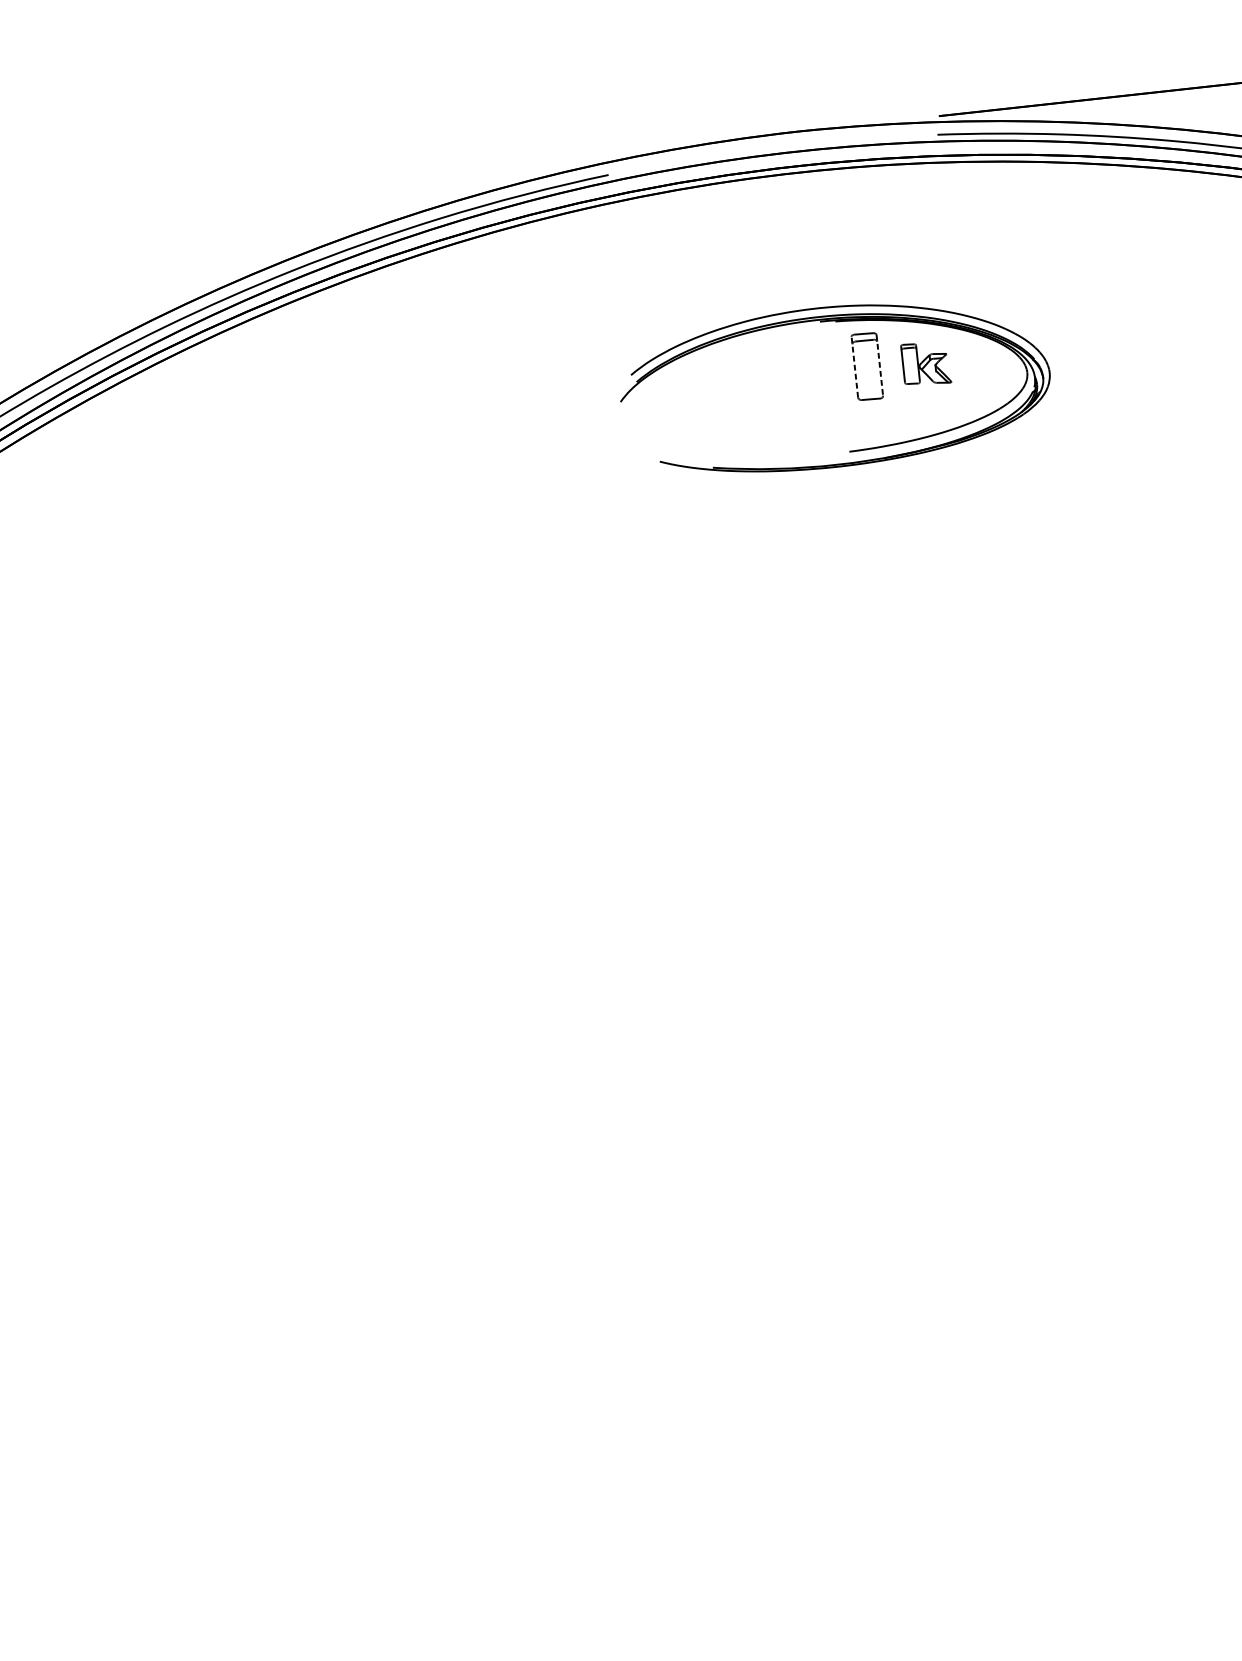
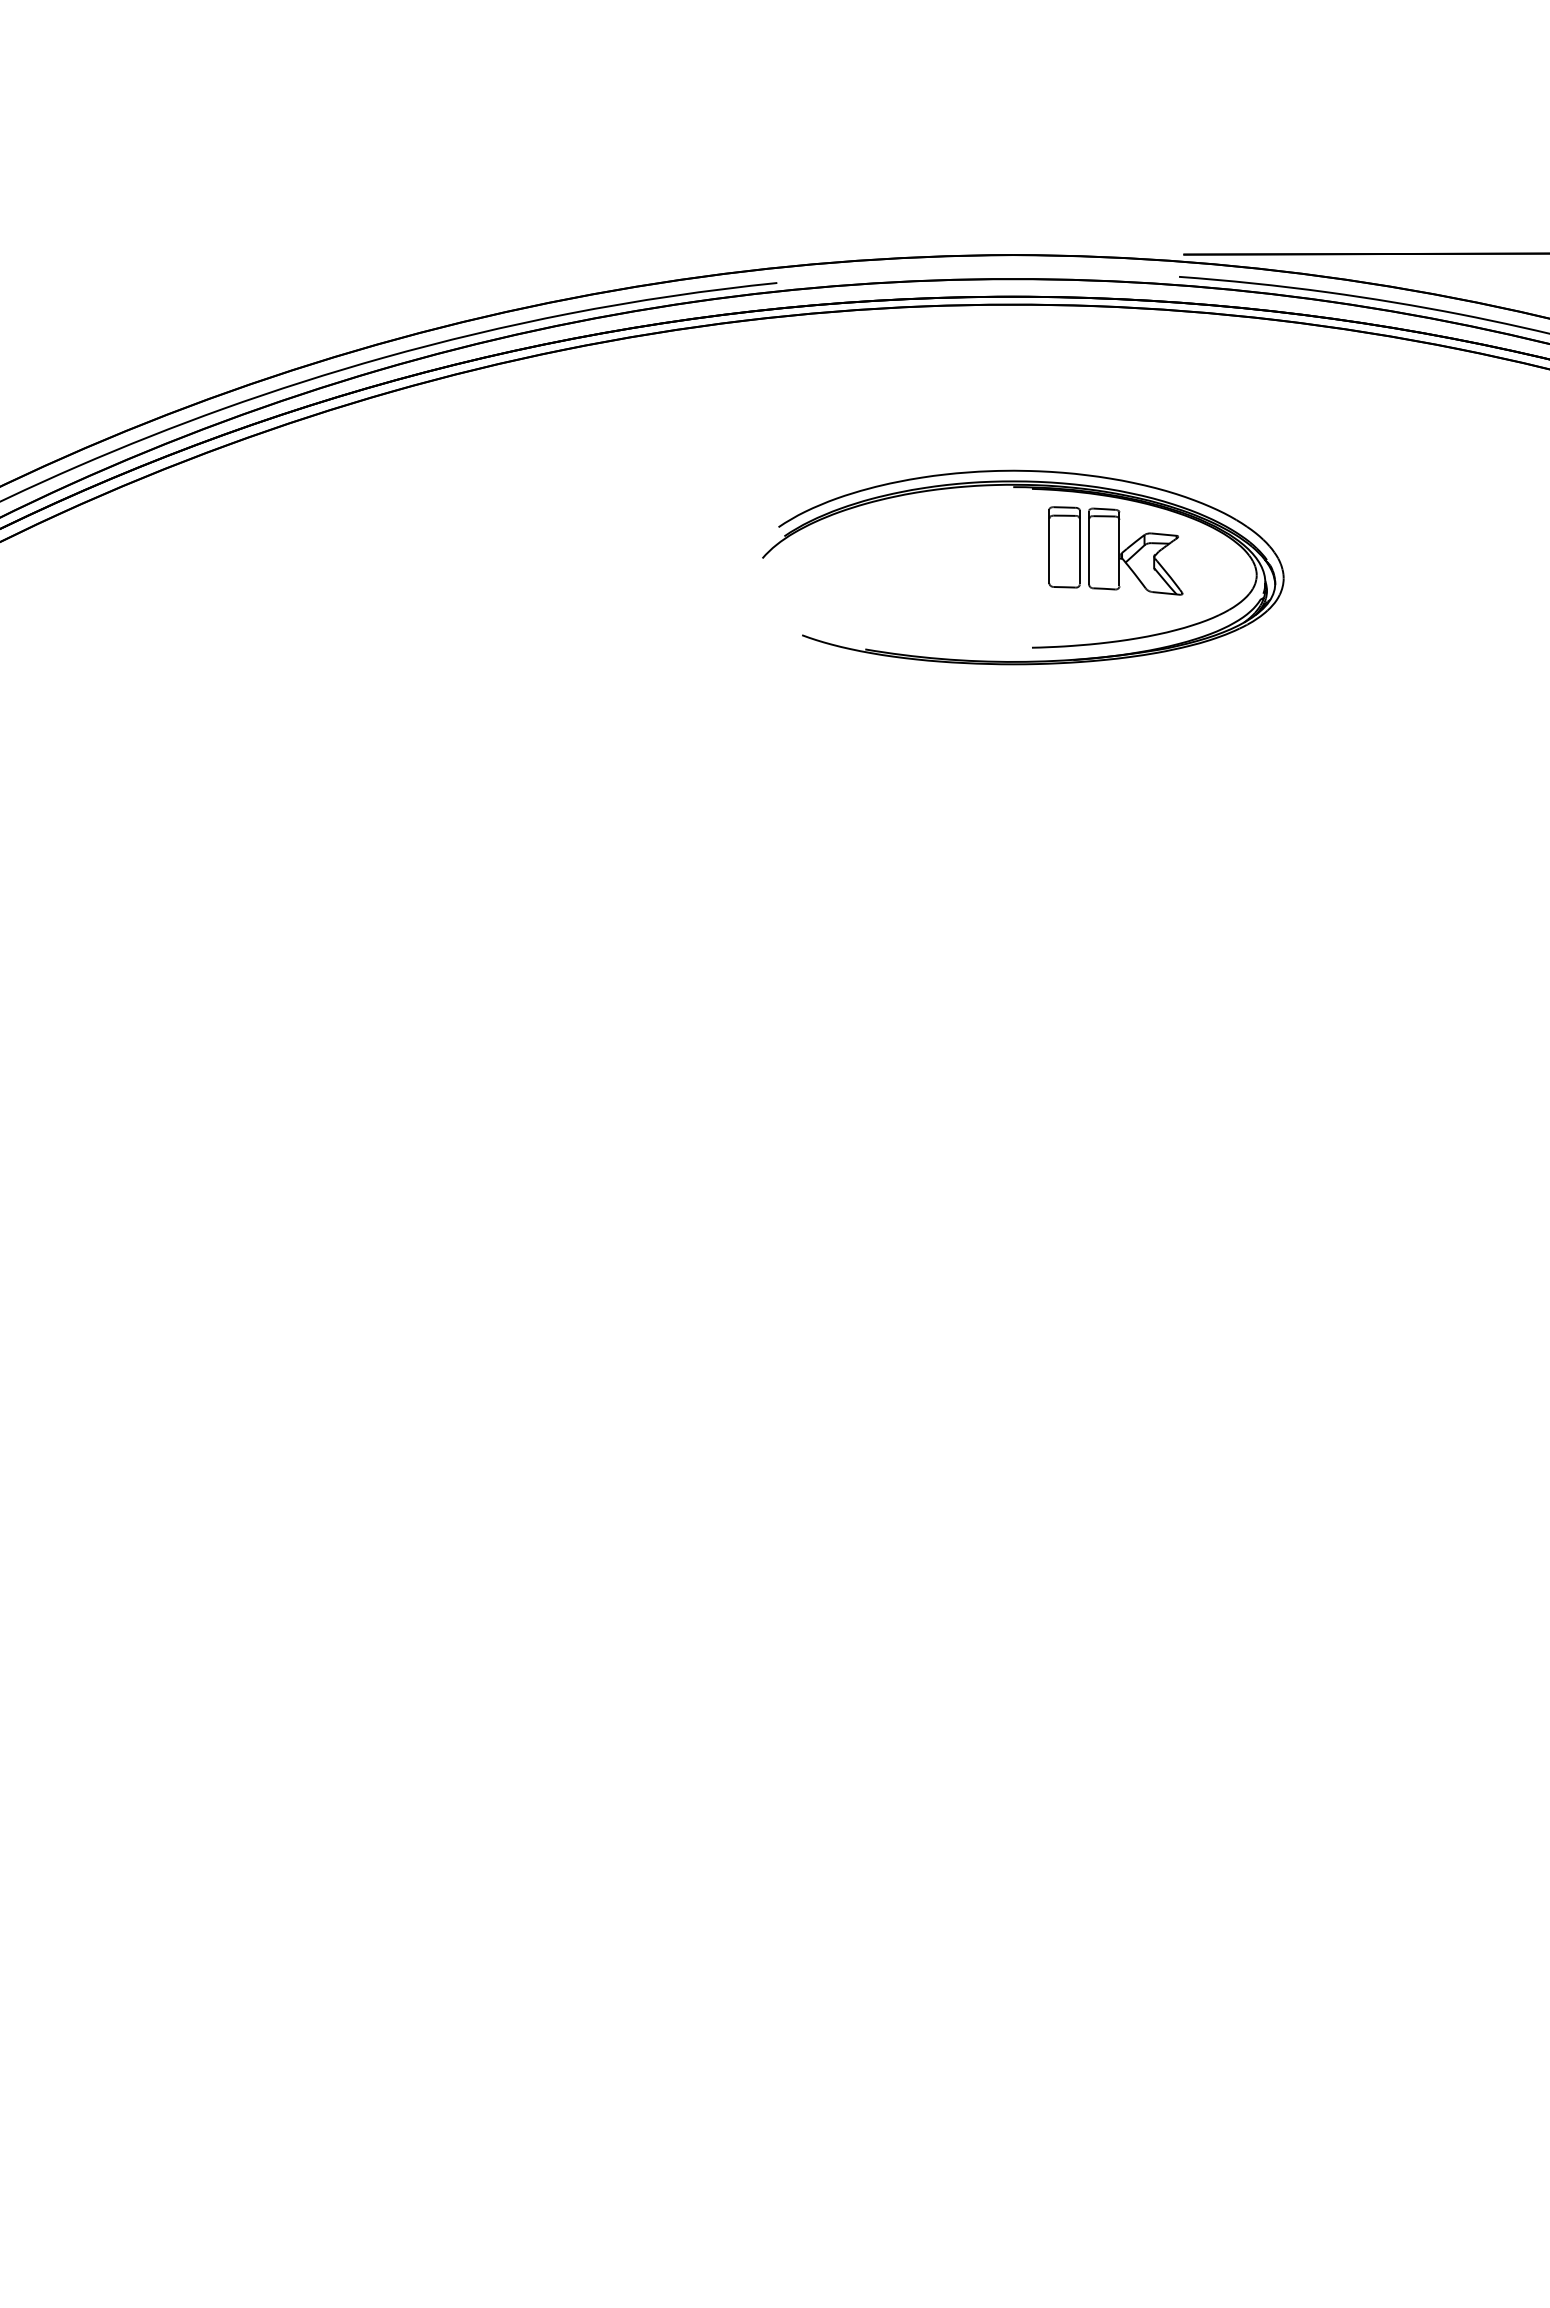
part: (925, 363) -> (1135, 551), size x1.67
line: (879, 365) -> (1079, 547), dashed -> solid
line: (854, 367) -> (1049, 546), dashed -> solid

